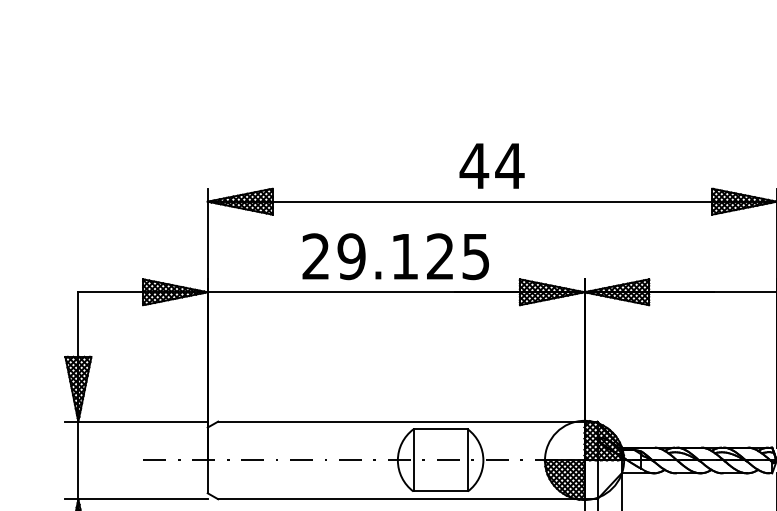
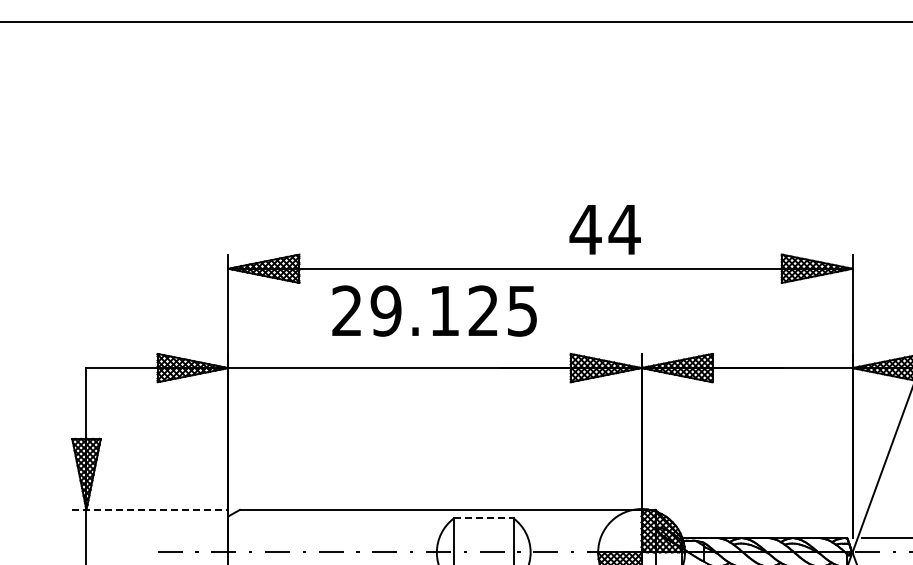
text: (491, 165) -> (604, 229), moved
text: (395, 256) -> (434, 310), moved
line: (136, 421) -> (150, 509), solid -> dashed
line: (440, 429) -> (483, 518), solid -> dashed

